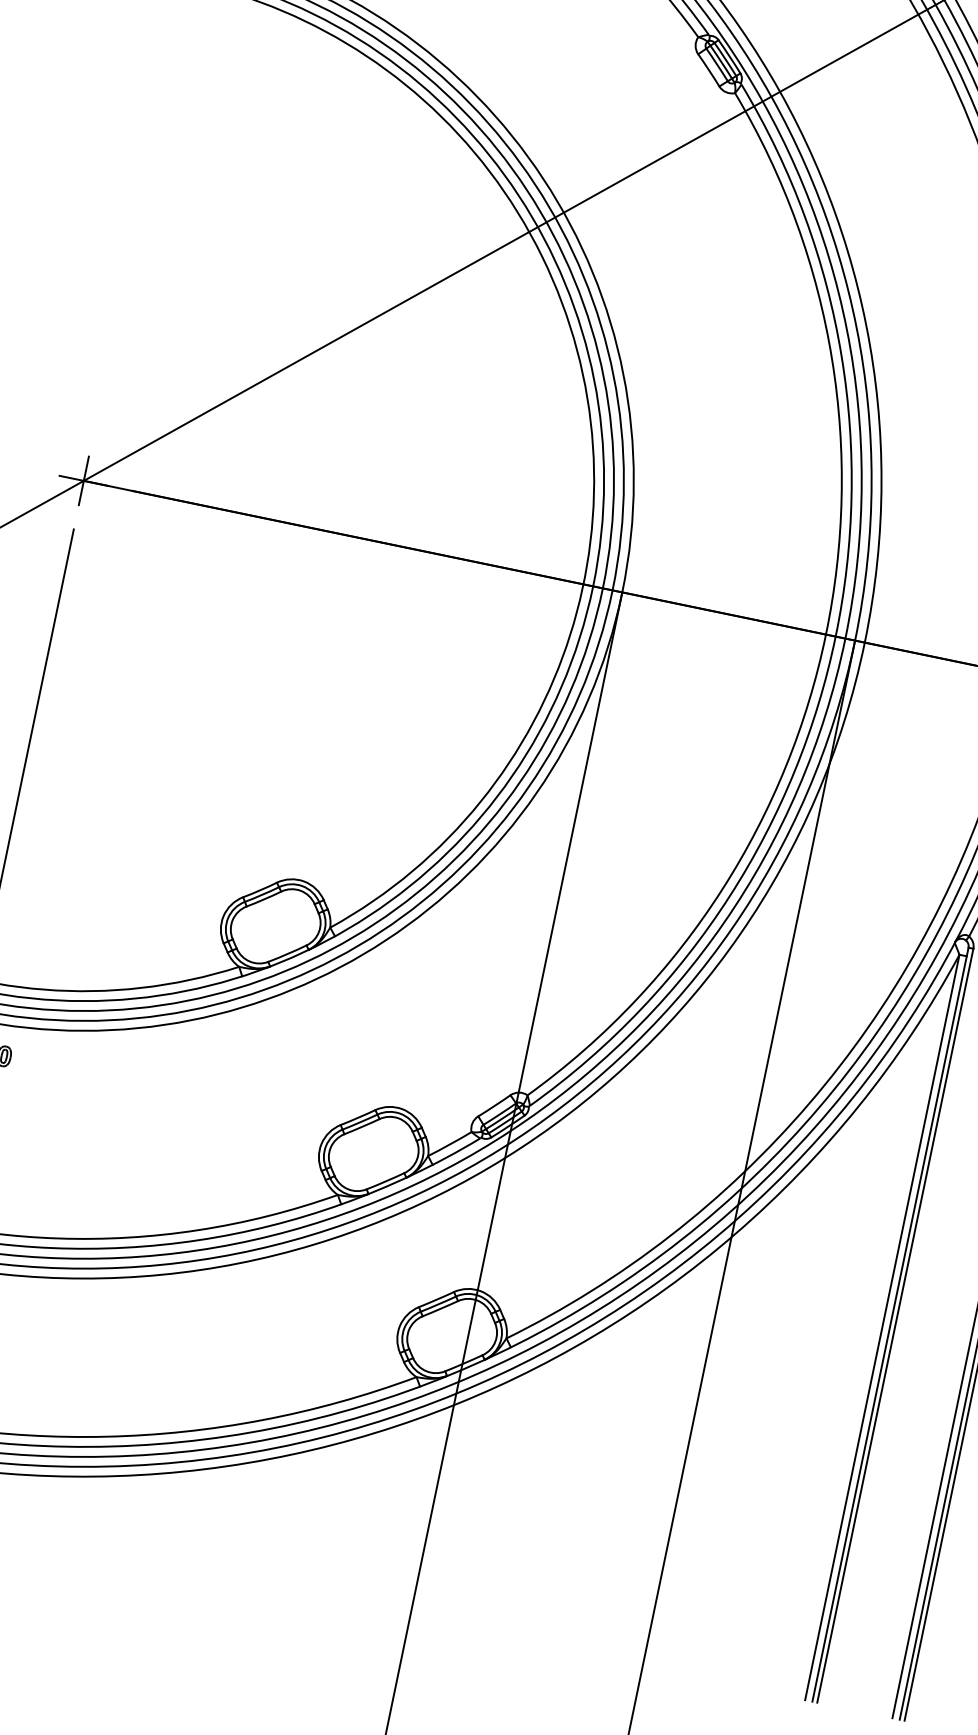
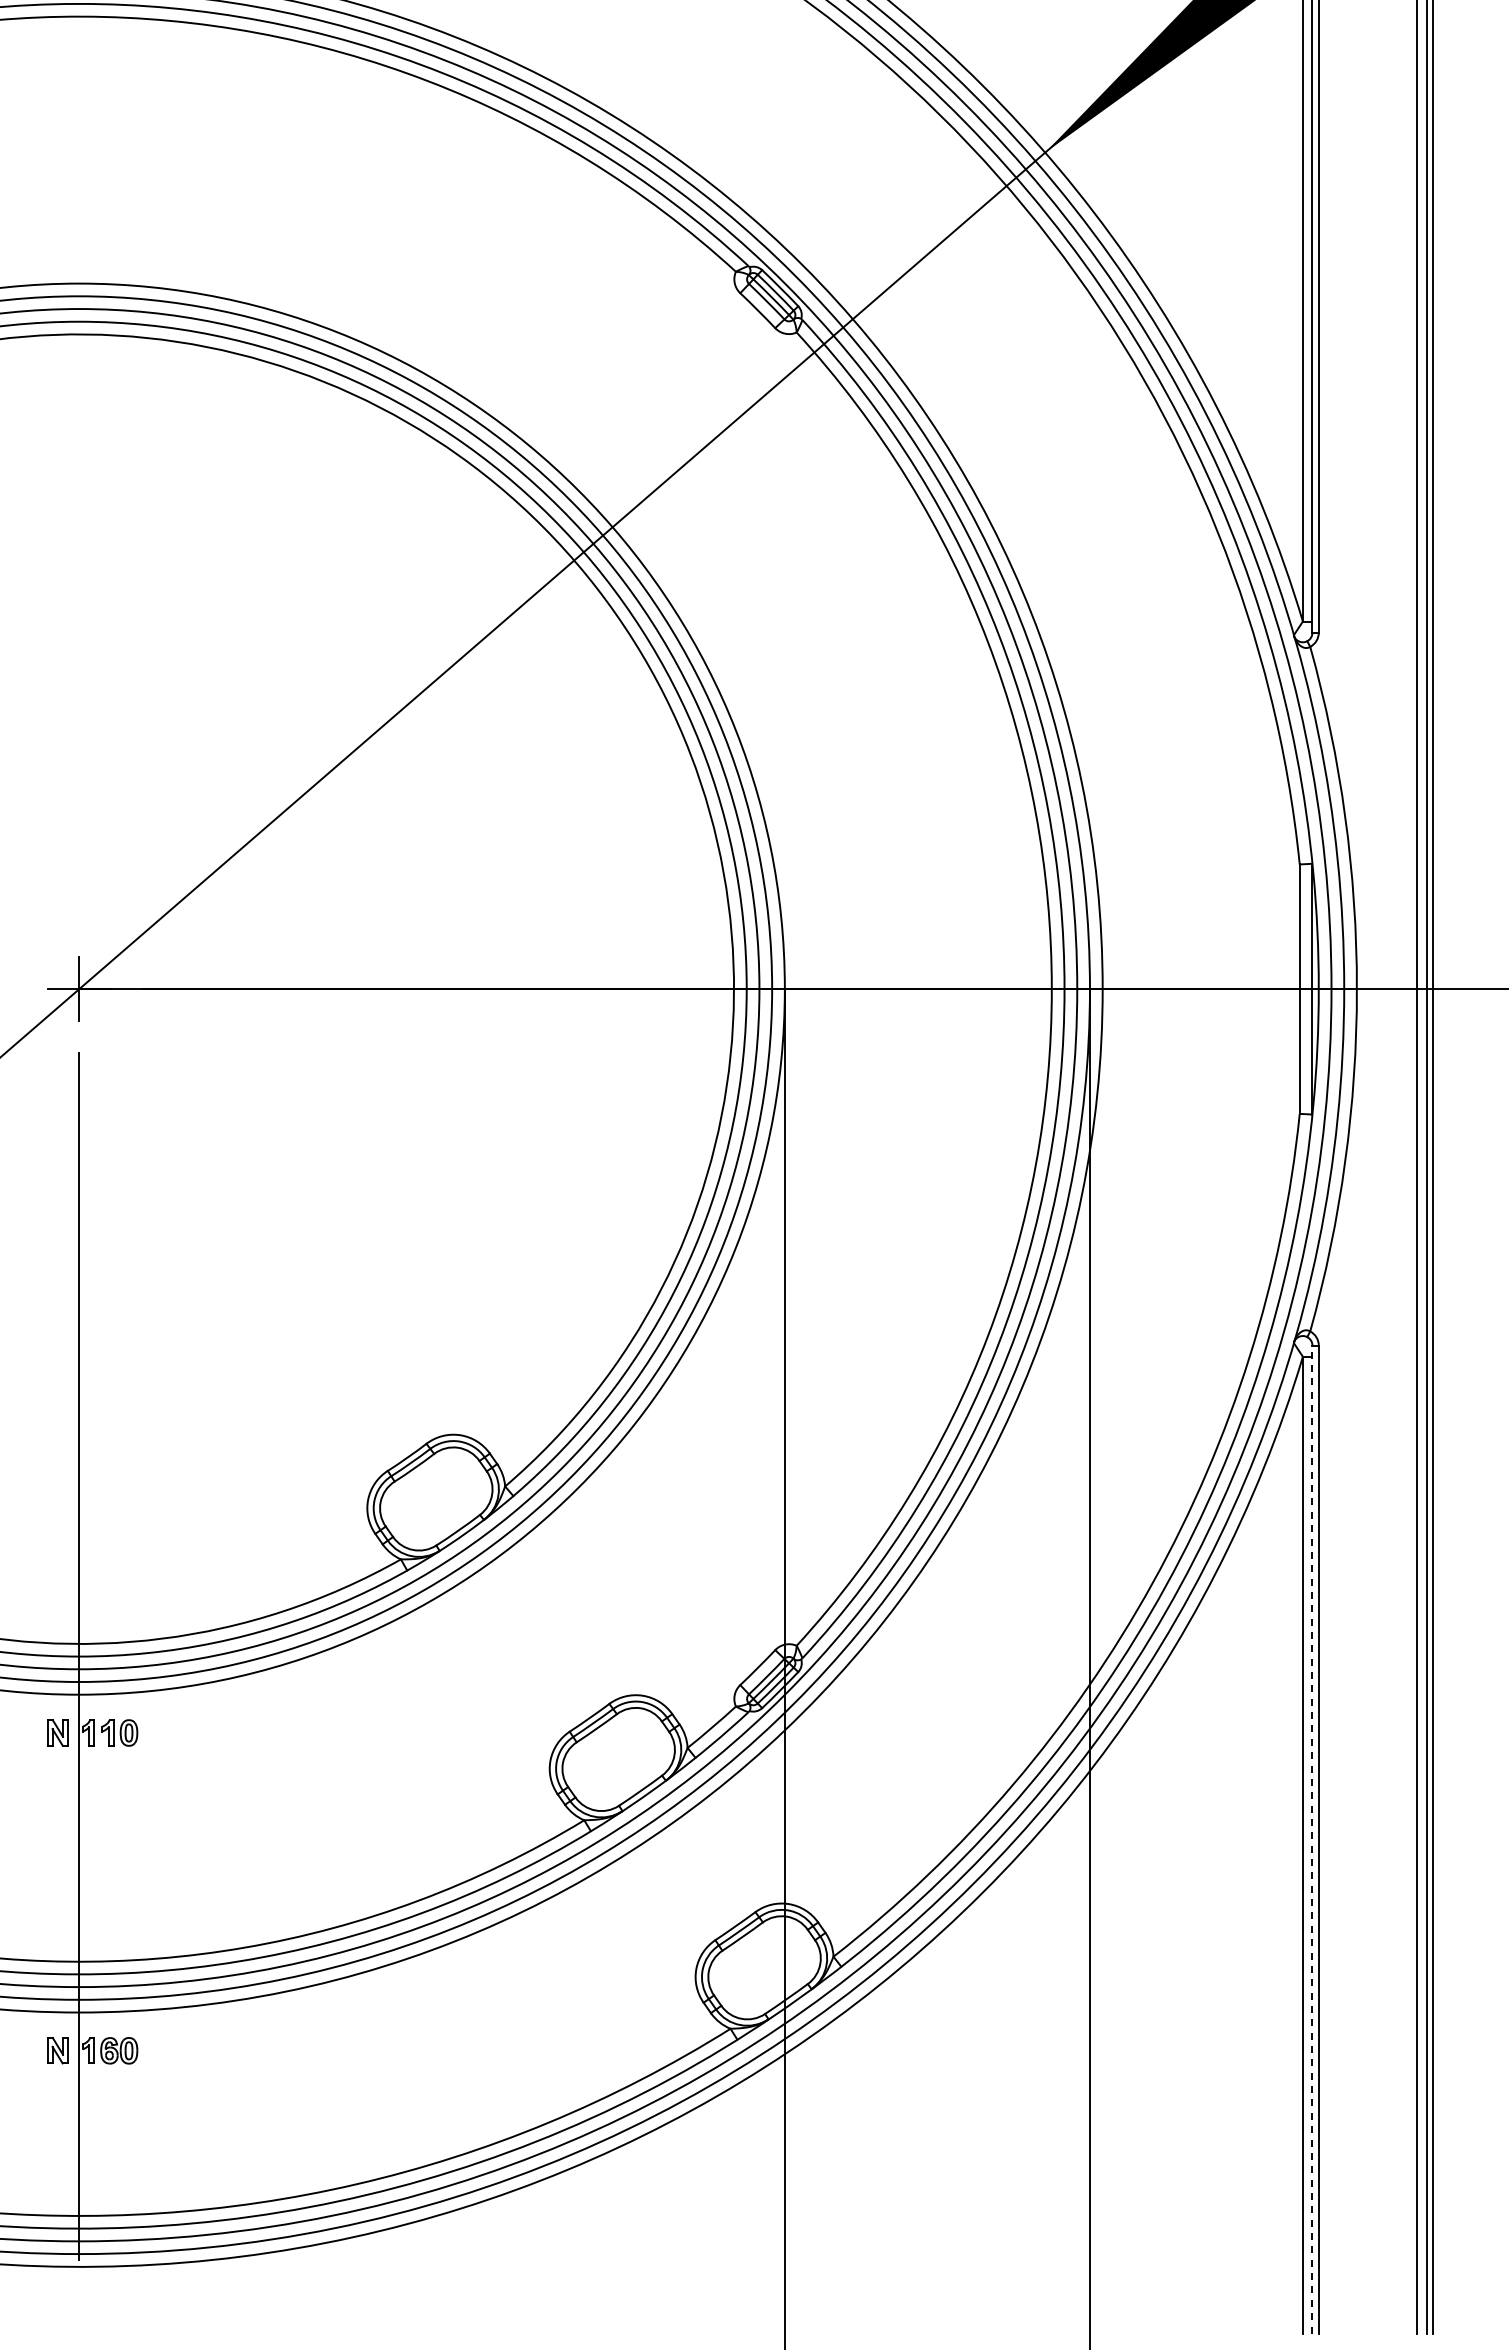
line: (890, 1324) -> (1312, 1839), solid -> dashed

